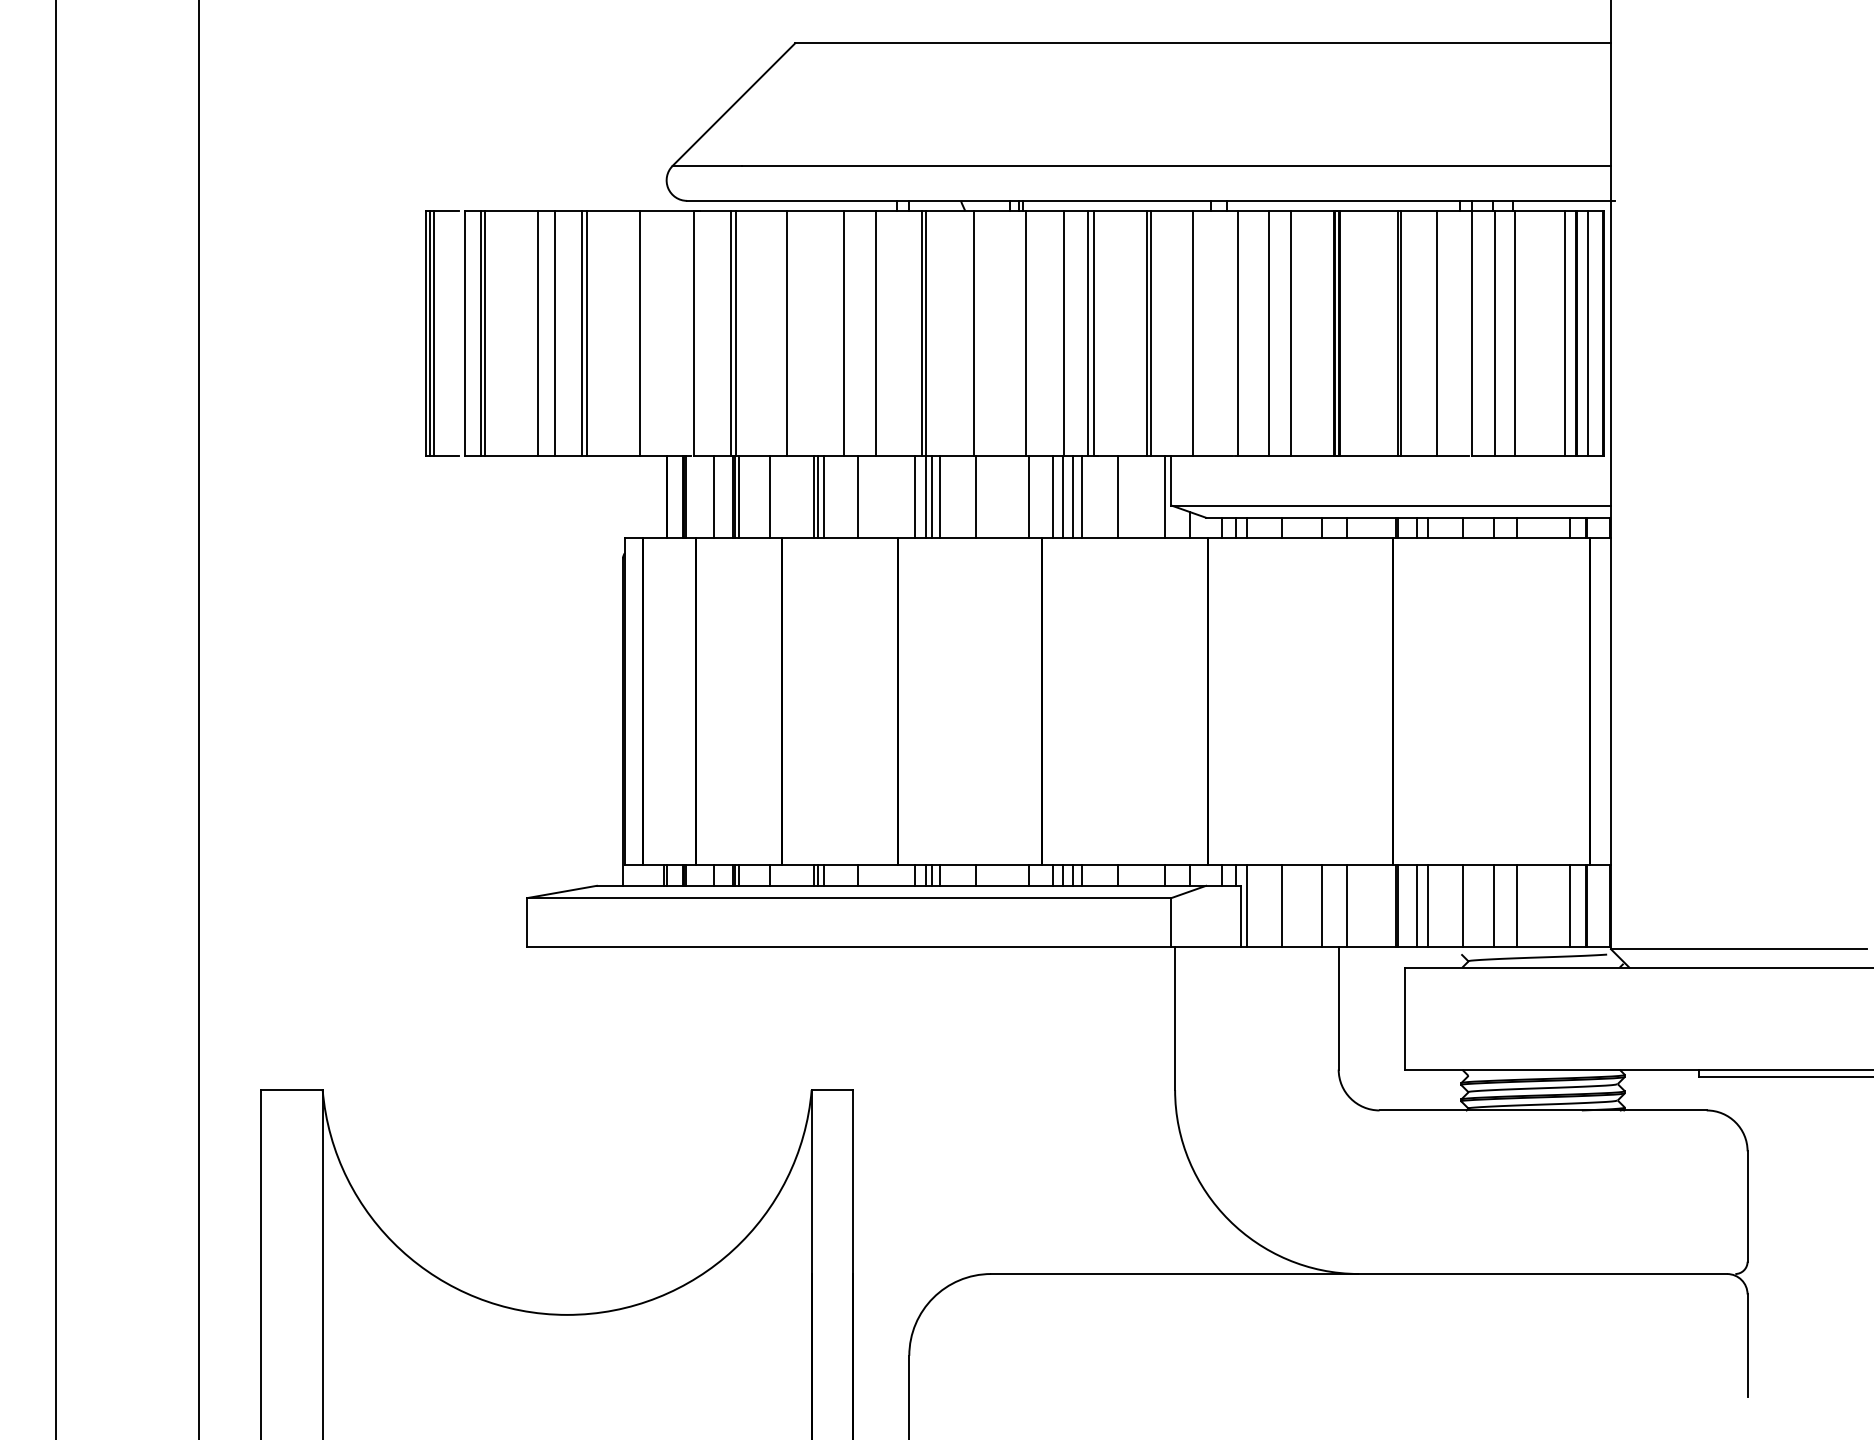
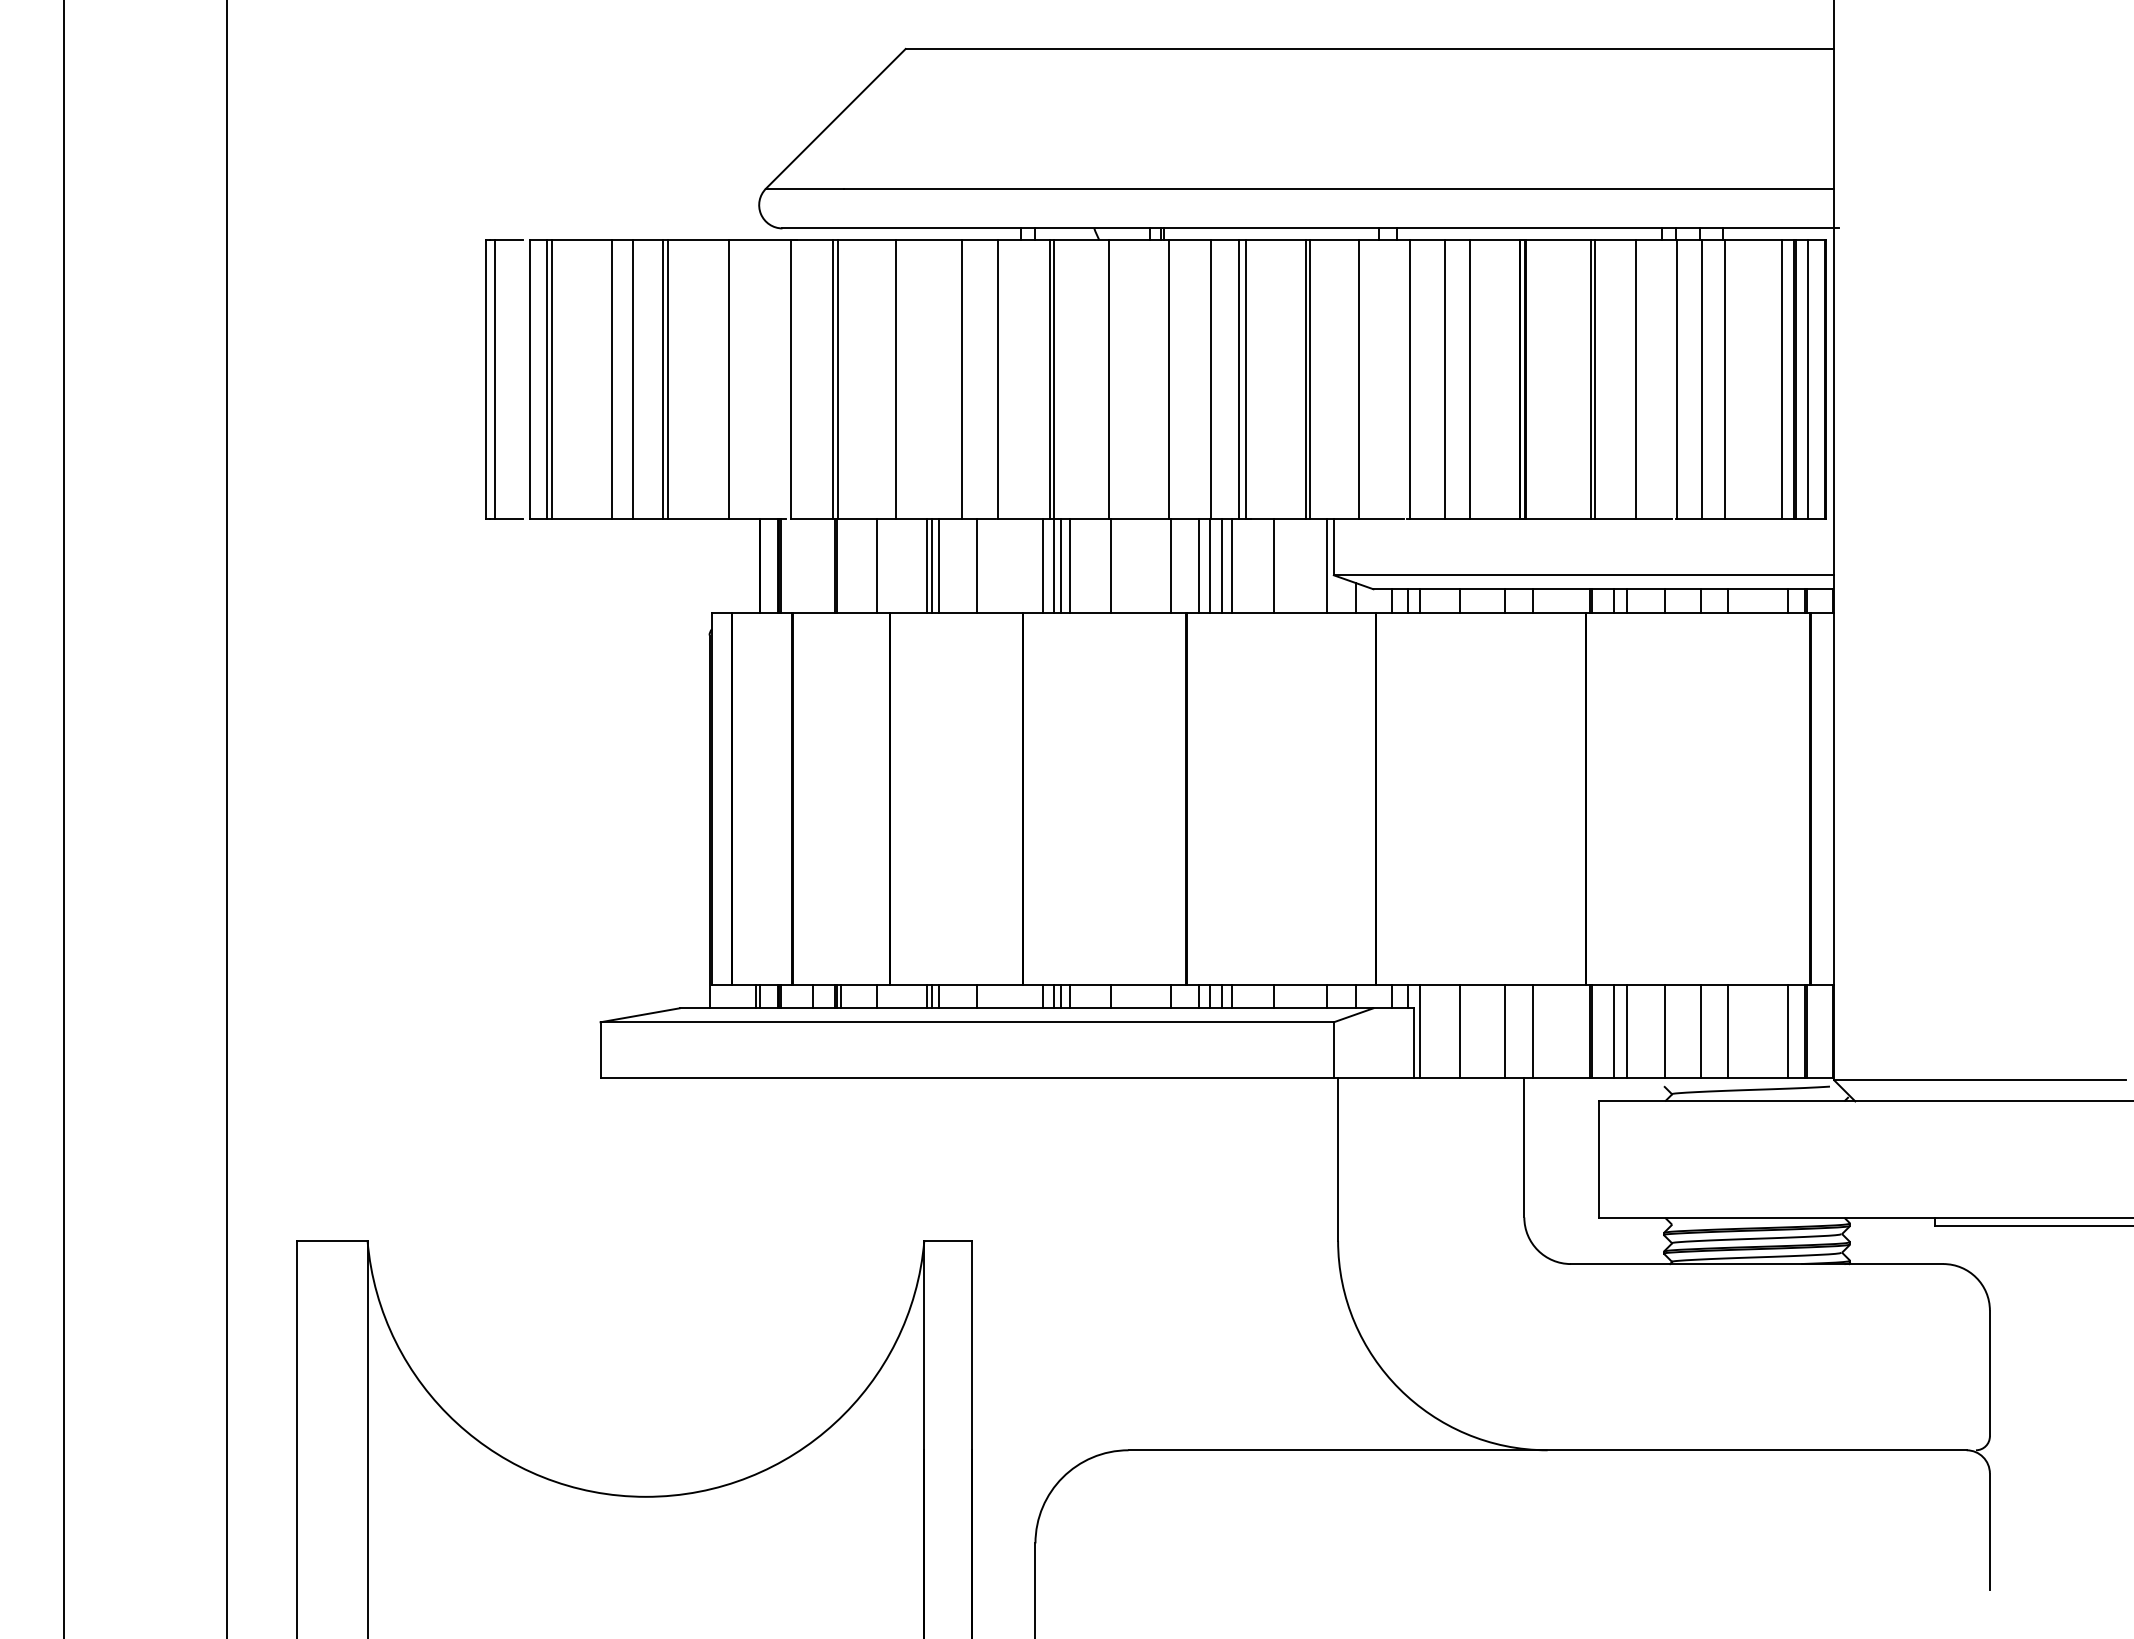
line: (430, 333) -> (490, 379), removed
line: (713, 496) -> (812, 565), removed
line: (738, 496) -> (841, 565), removed

